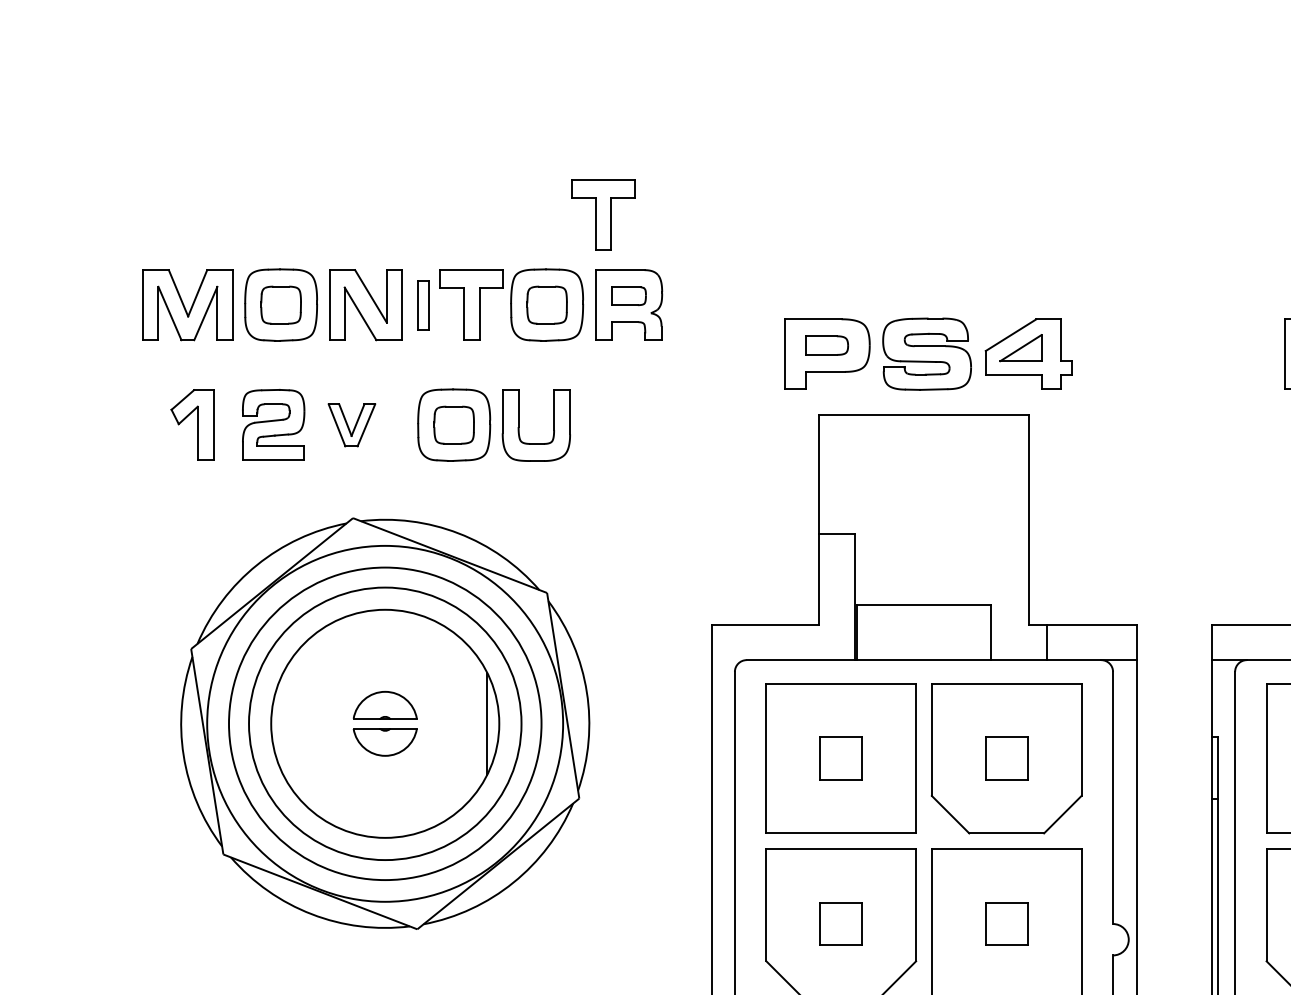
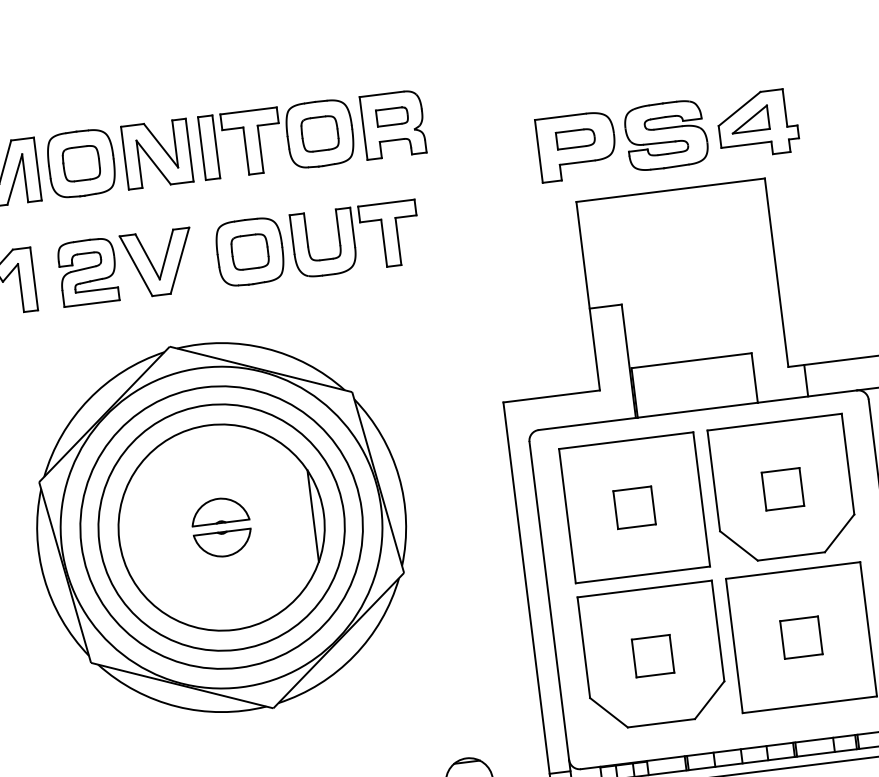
part: (603, 214) -> (390, 233), moved
part: (422, 304) -> (208, 147), size x1.43
part: (351, 425) -> (158, 263), size x1.67

